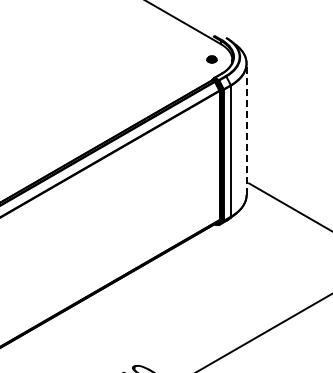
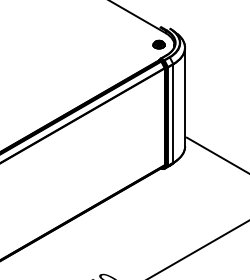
part: (211, 59) -> (158, 44), size x1.67
line: (246, 129) -> (185, 97), dashed -> solid

